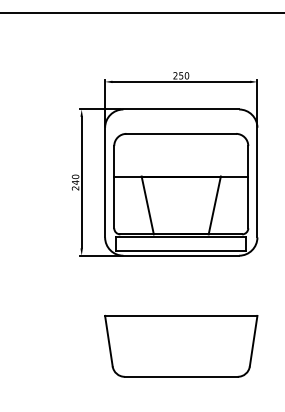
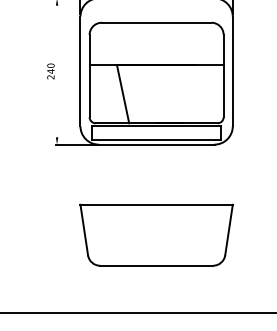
line: (81, 182) -> (56, 71), removed
line: (214, 205) -> (189, 94), removed

